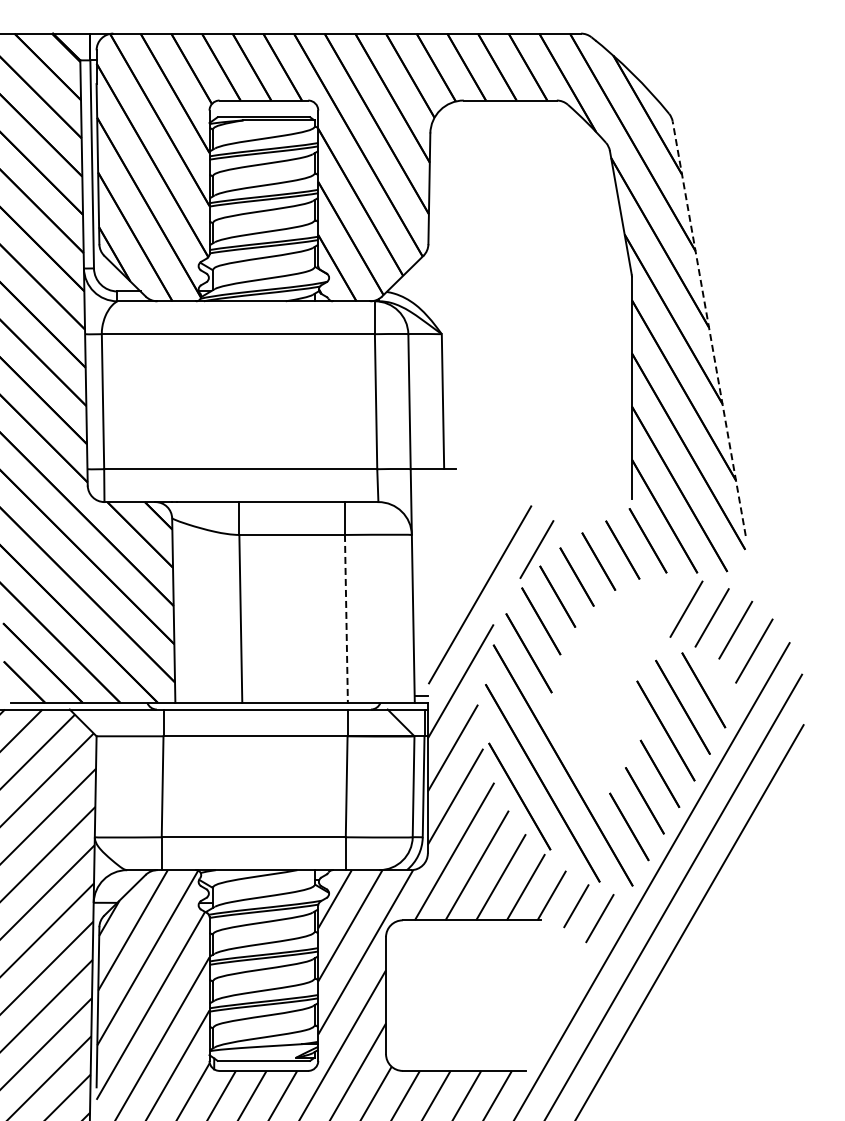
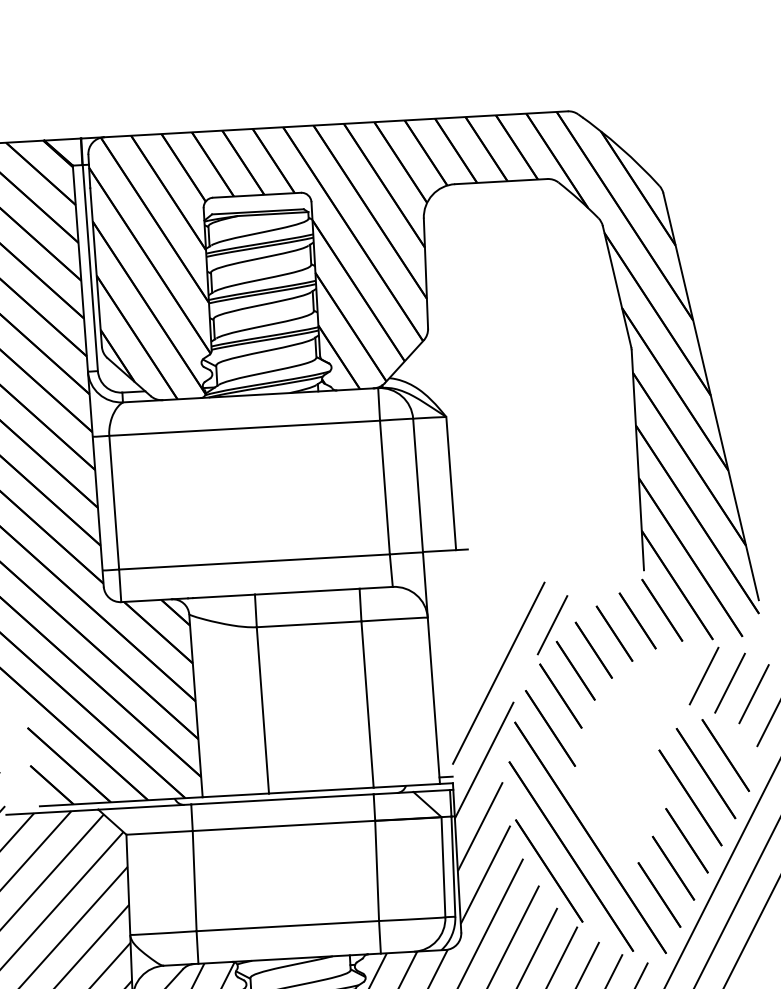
line: (709, 328) -> (711, 396), dashed -> solid
line: (346, 618) -> (367, 704), dashed -> solid

